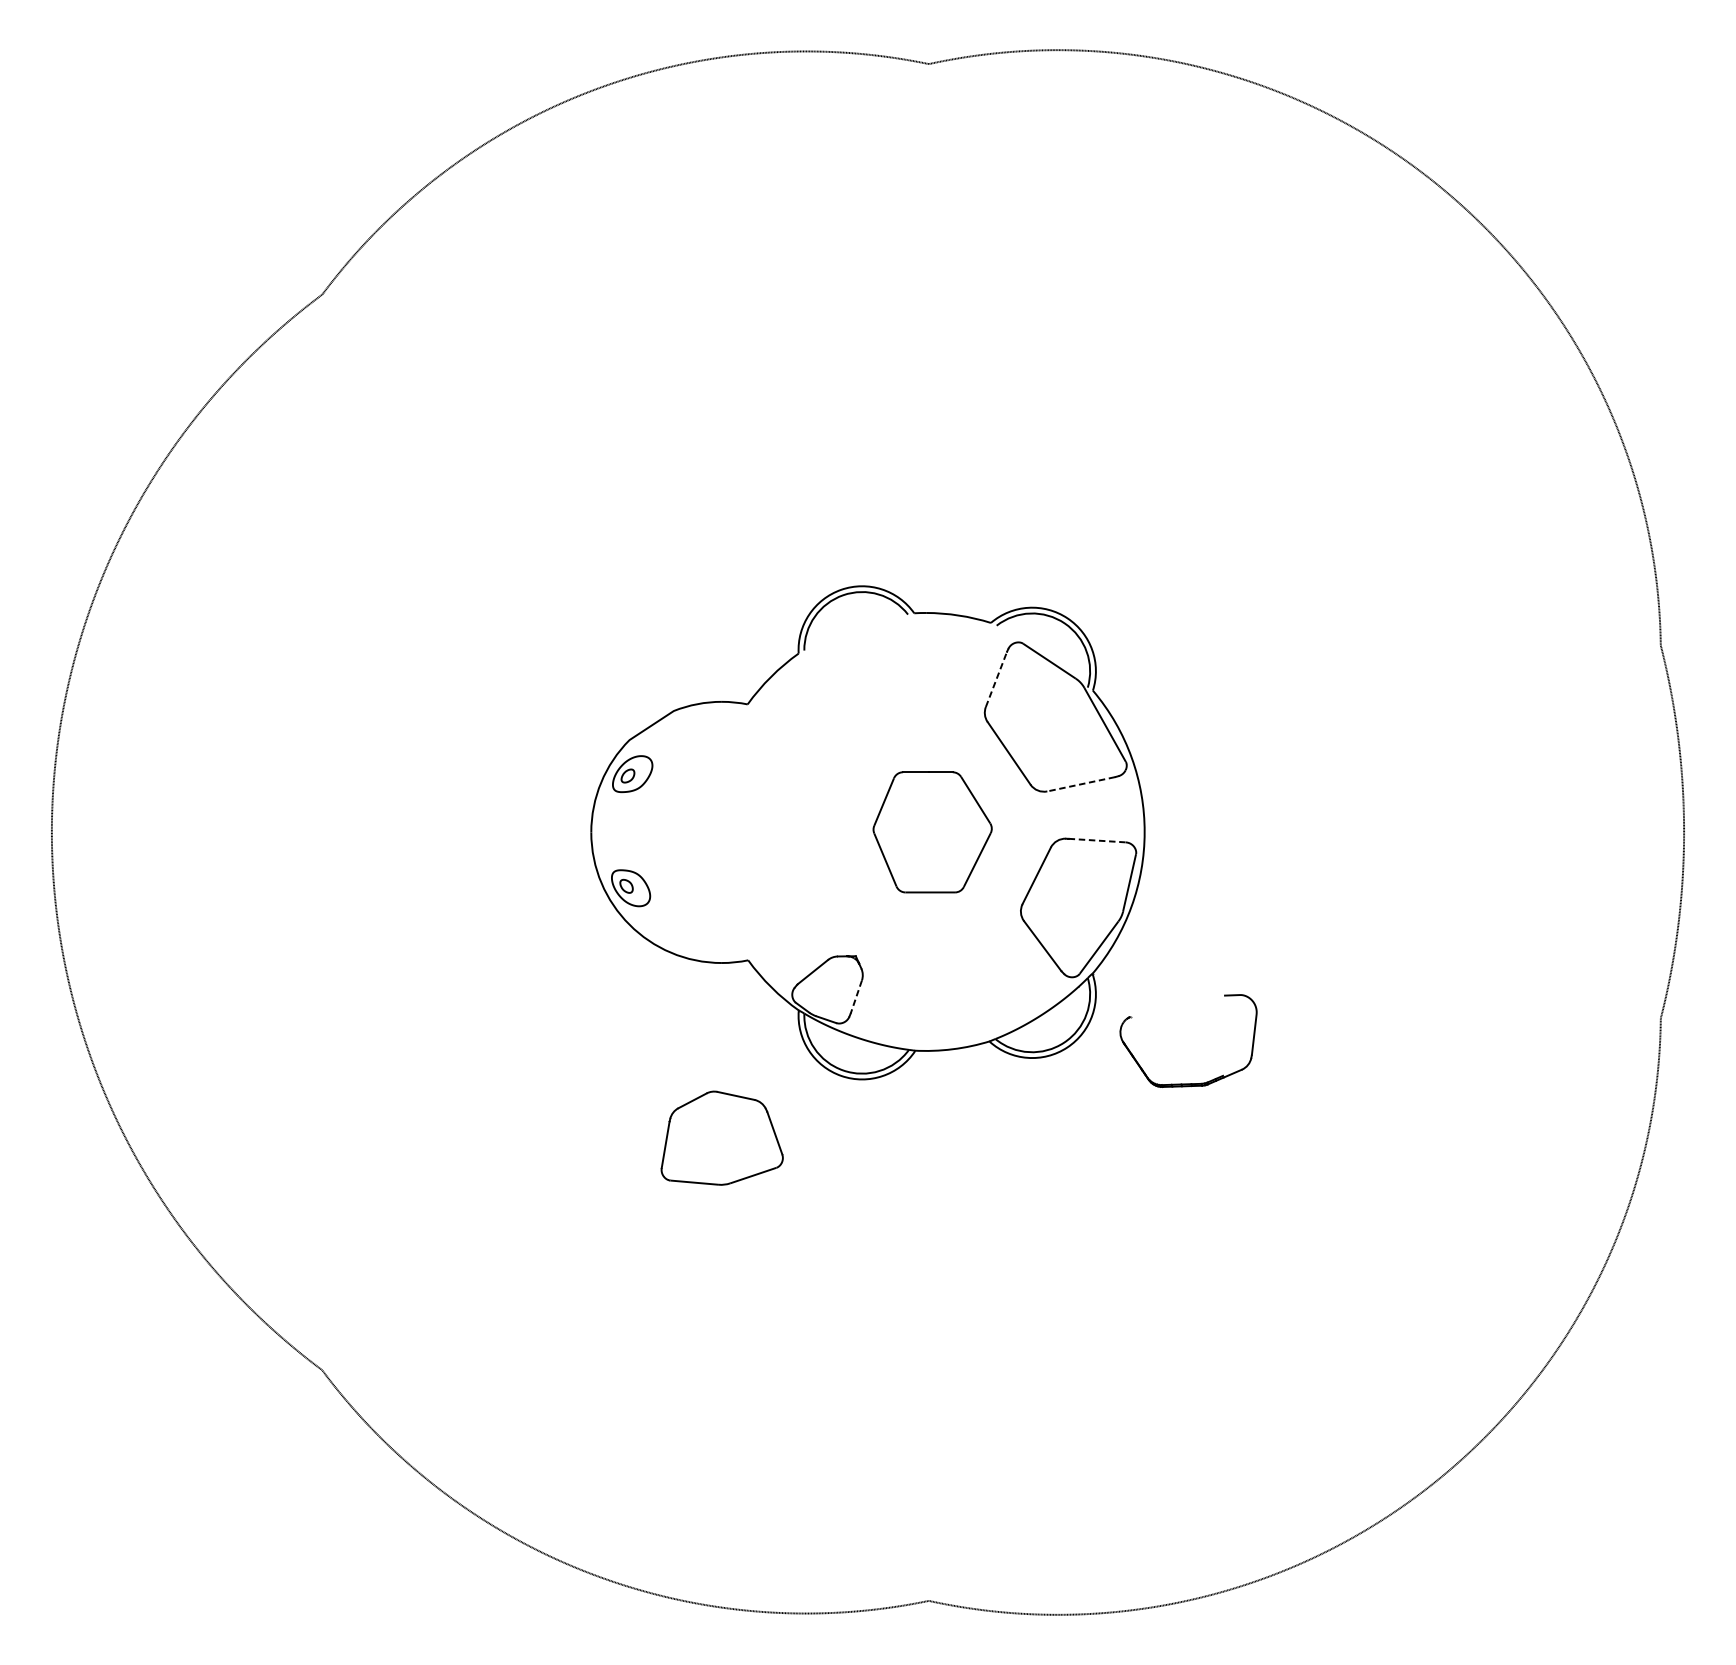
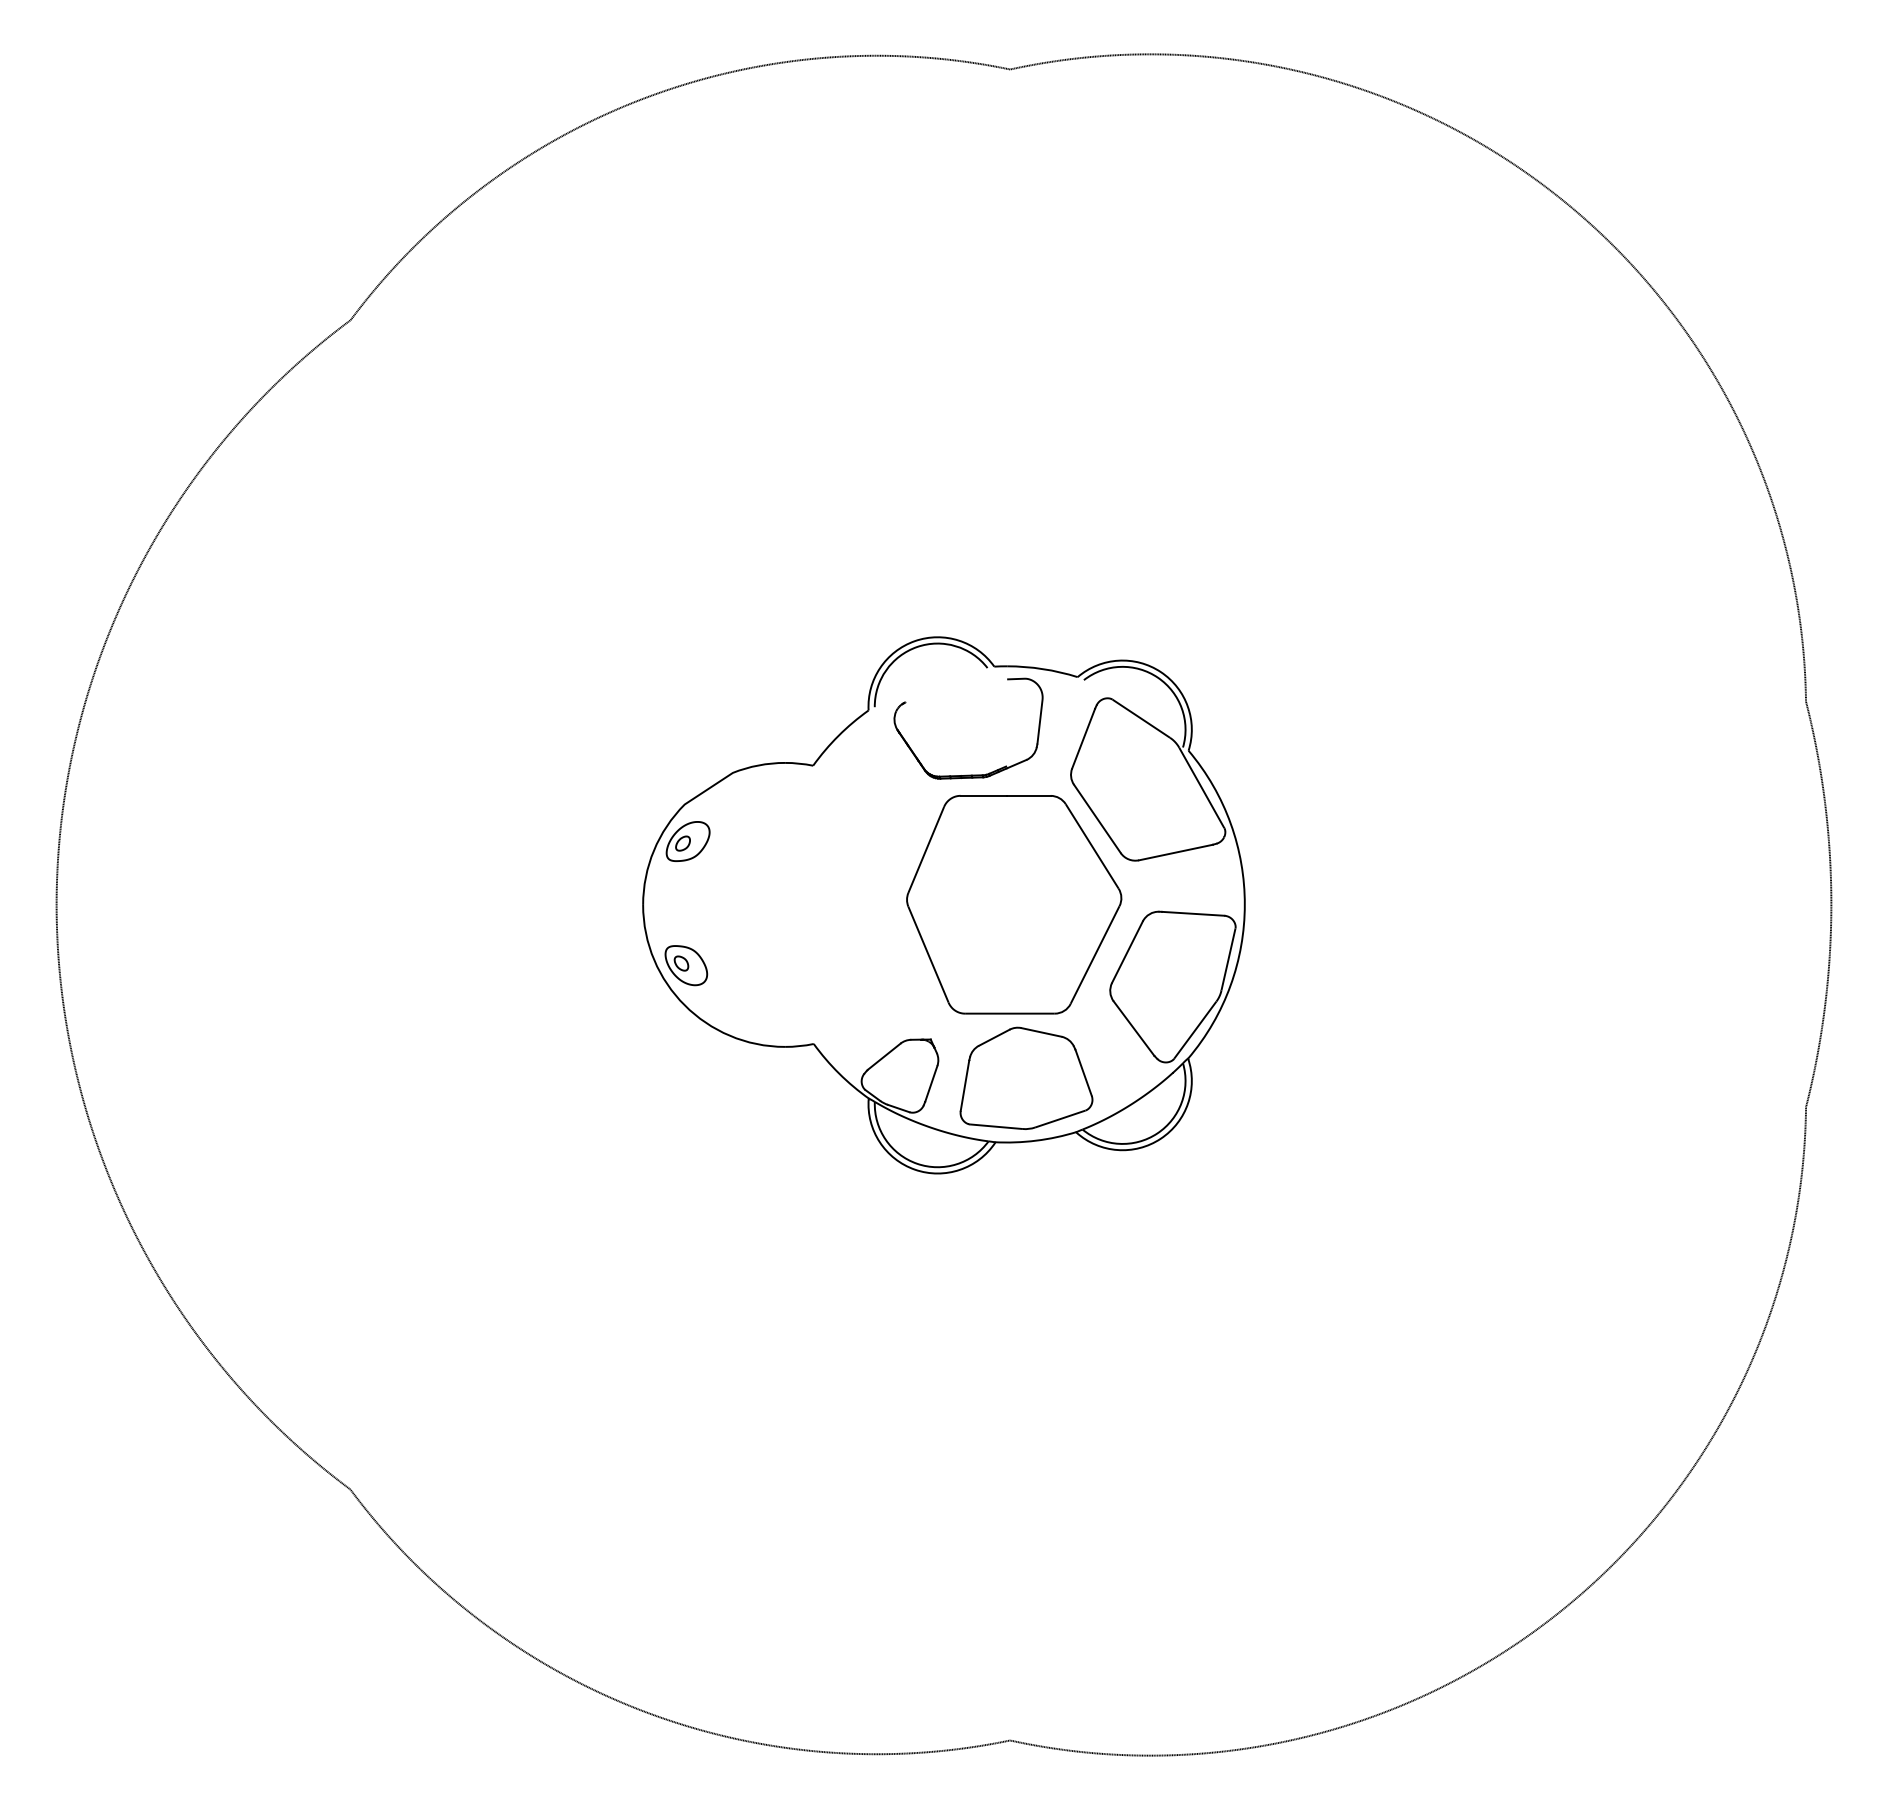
line: (996, 679) -> (1083, 738), dashed -> solid
line: (1080, 784) -> (1175, 852), dashed -> solid
part: (932, 832) -> (1014, 904), size x1.67
line: (1097, 840) -> (1193, 913), dashed -> solid
line: (856, 996) -> (931, 1083), dashed -> solid
part: (1188, 1083) -> (968, 774), moved
part: (722, 1137) -> (1026, 1077), moved

